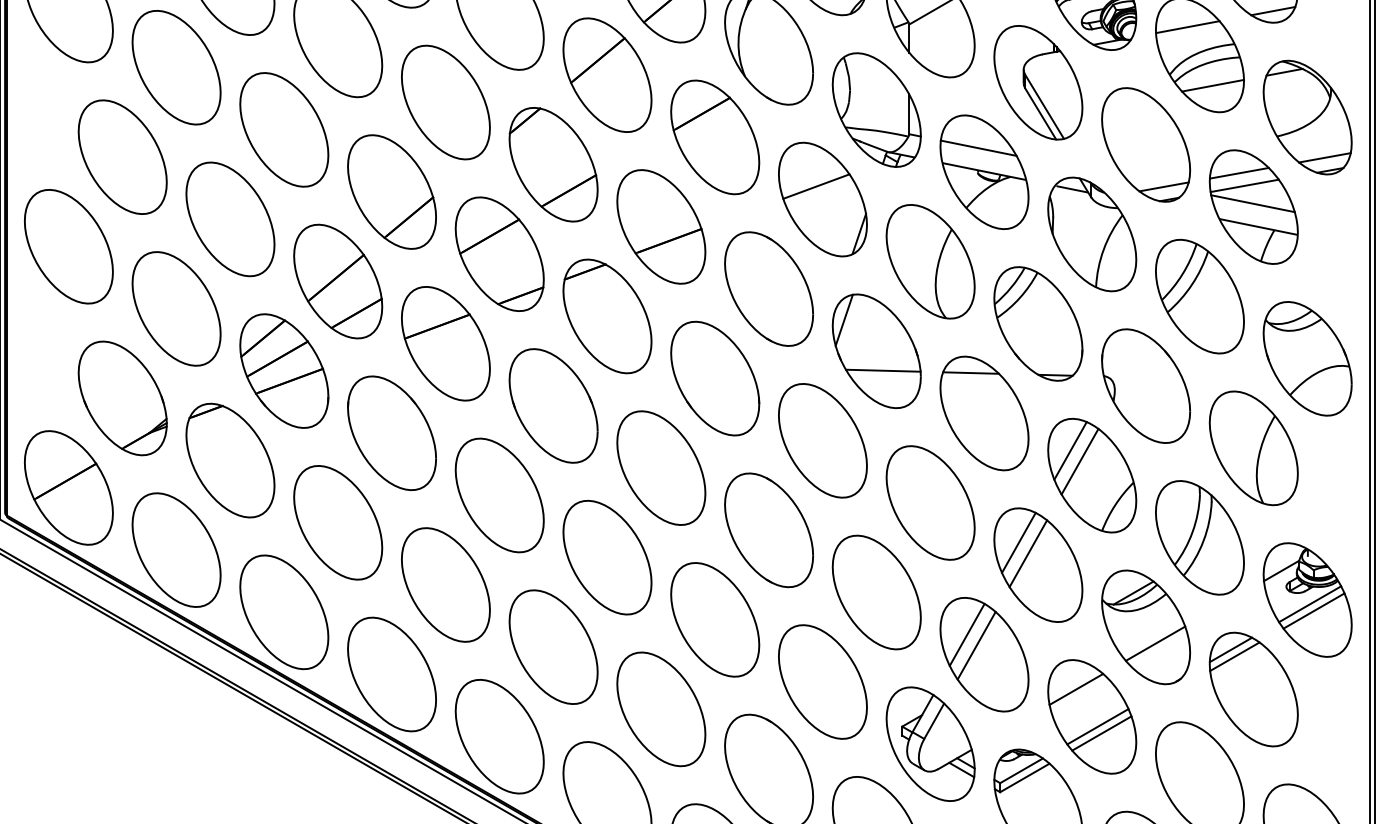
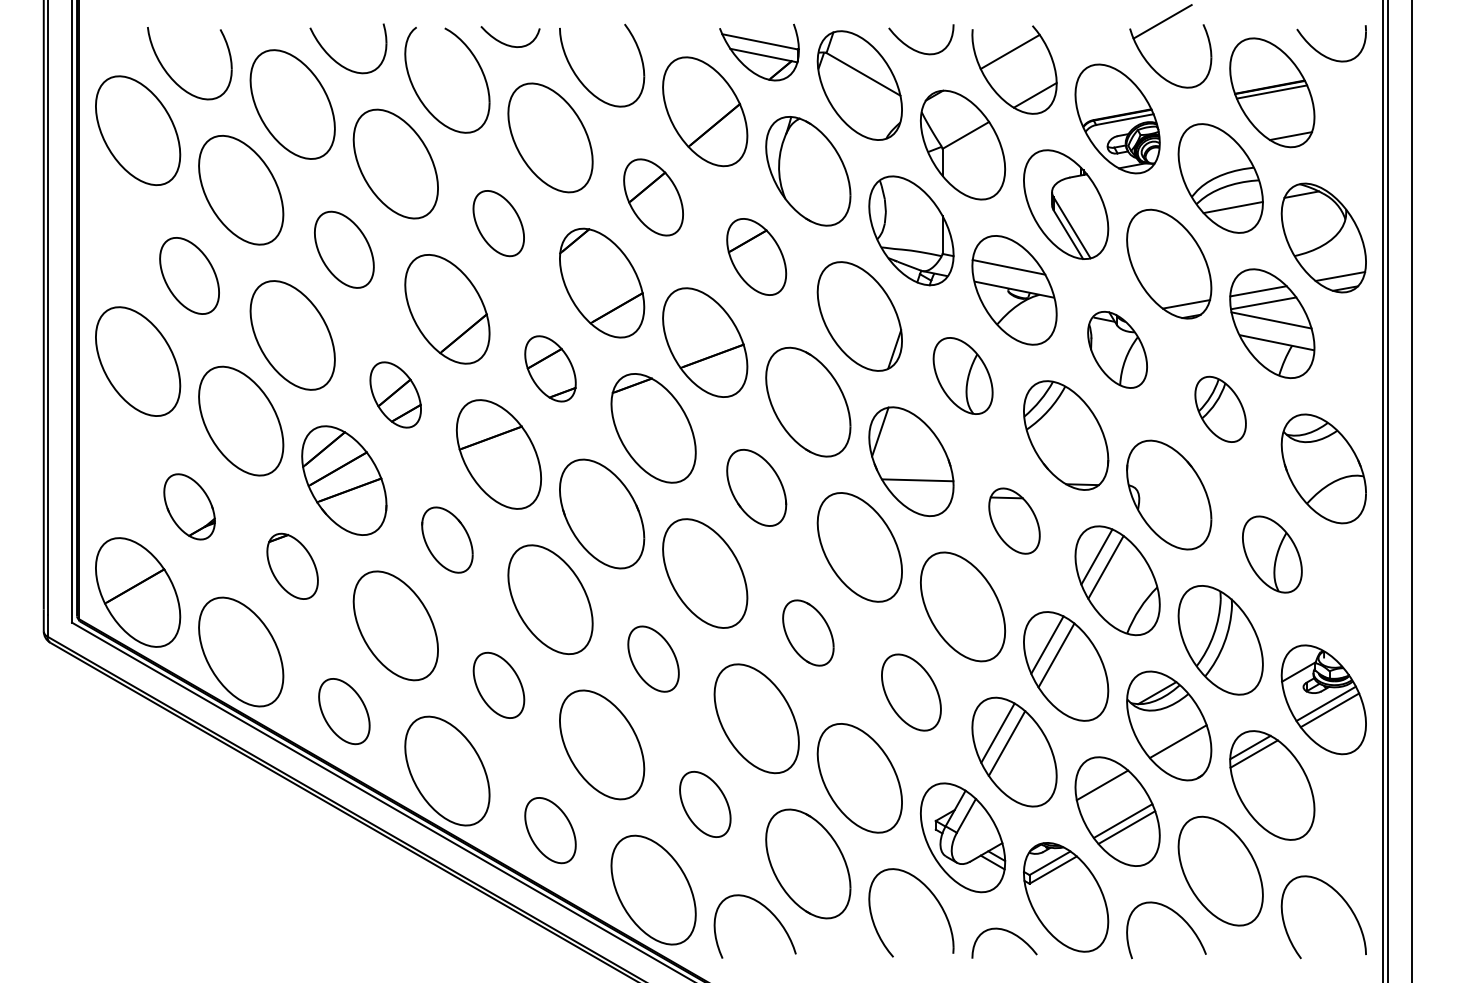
line: (1187, 27) -> (1208, 151), removed
part: (607, 75) -> (653, 197), size x0.7
part: (445, 102) -> (498, 223), size x0.6
part: (284, 129) -> (344, 249), size x0.7
part: (714, 136) -> (756, 256), size x0.7
part: (122, 156) -> (189, 275), size x0.7
line: (816, 186) -> (853, 303), removed
part: (1092, 234) -> (1117, 349), size x0.7
part: (499, 253) -> (550, 368), size x0.6
part: (931, 261) -> (963, 375), size x0.7
part: (337, 281) -> (395, 394), size x0.6
part: (1199, 296) -> (1220, 409), size x0.6
part: (714, 378) -> (756, 487), size x0.7
part: (122, 398) -> (189, 506), size x0.6
part: (984, 412) -> (1014, 520), size x0.6
part: (392, 432) -> (447, 539), size x0.6
part: (1254, 448) -> (1272, 554), size x0.7
part: (230, 460) -> (292, 566), size x0.6
part: (769, 529) -> (808, 632), size x0.6
part: (607, 556) -> (653, 658), size x0.6
part: (445, 585) -> (498, 685), size x0.6
part: (876, 592) -> (911, 692), size x0.7
part: (284, 612) -> (344, 711), size x0.6
part: (661, 709) -> (705, 804), size x0.6
part: (499, 736) -> (550, 830), size x0.6

